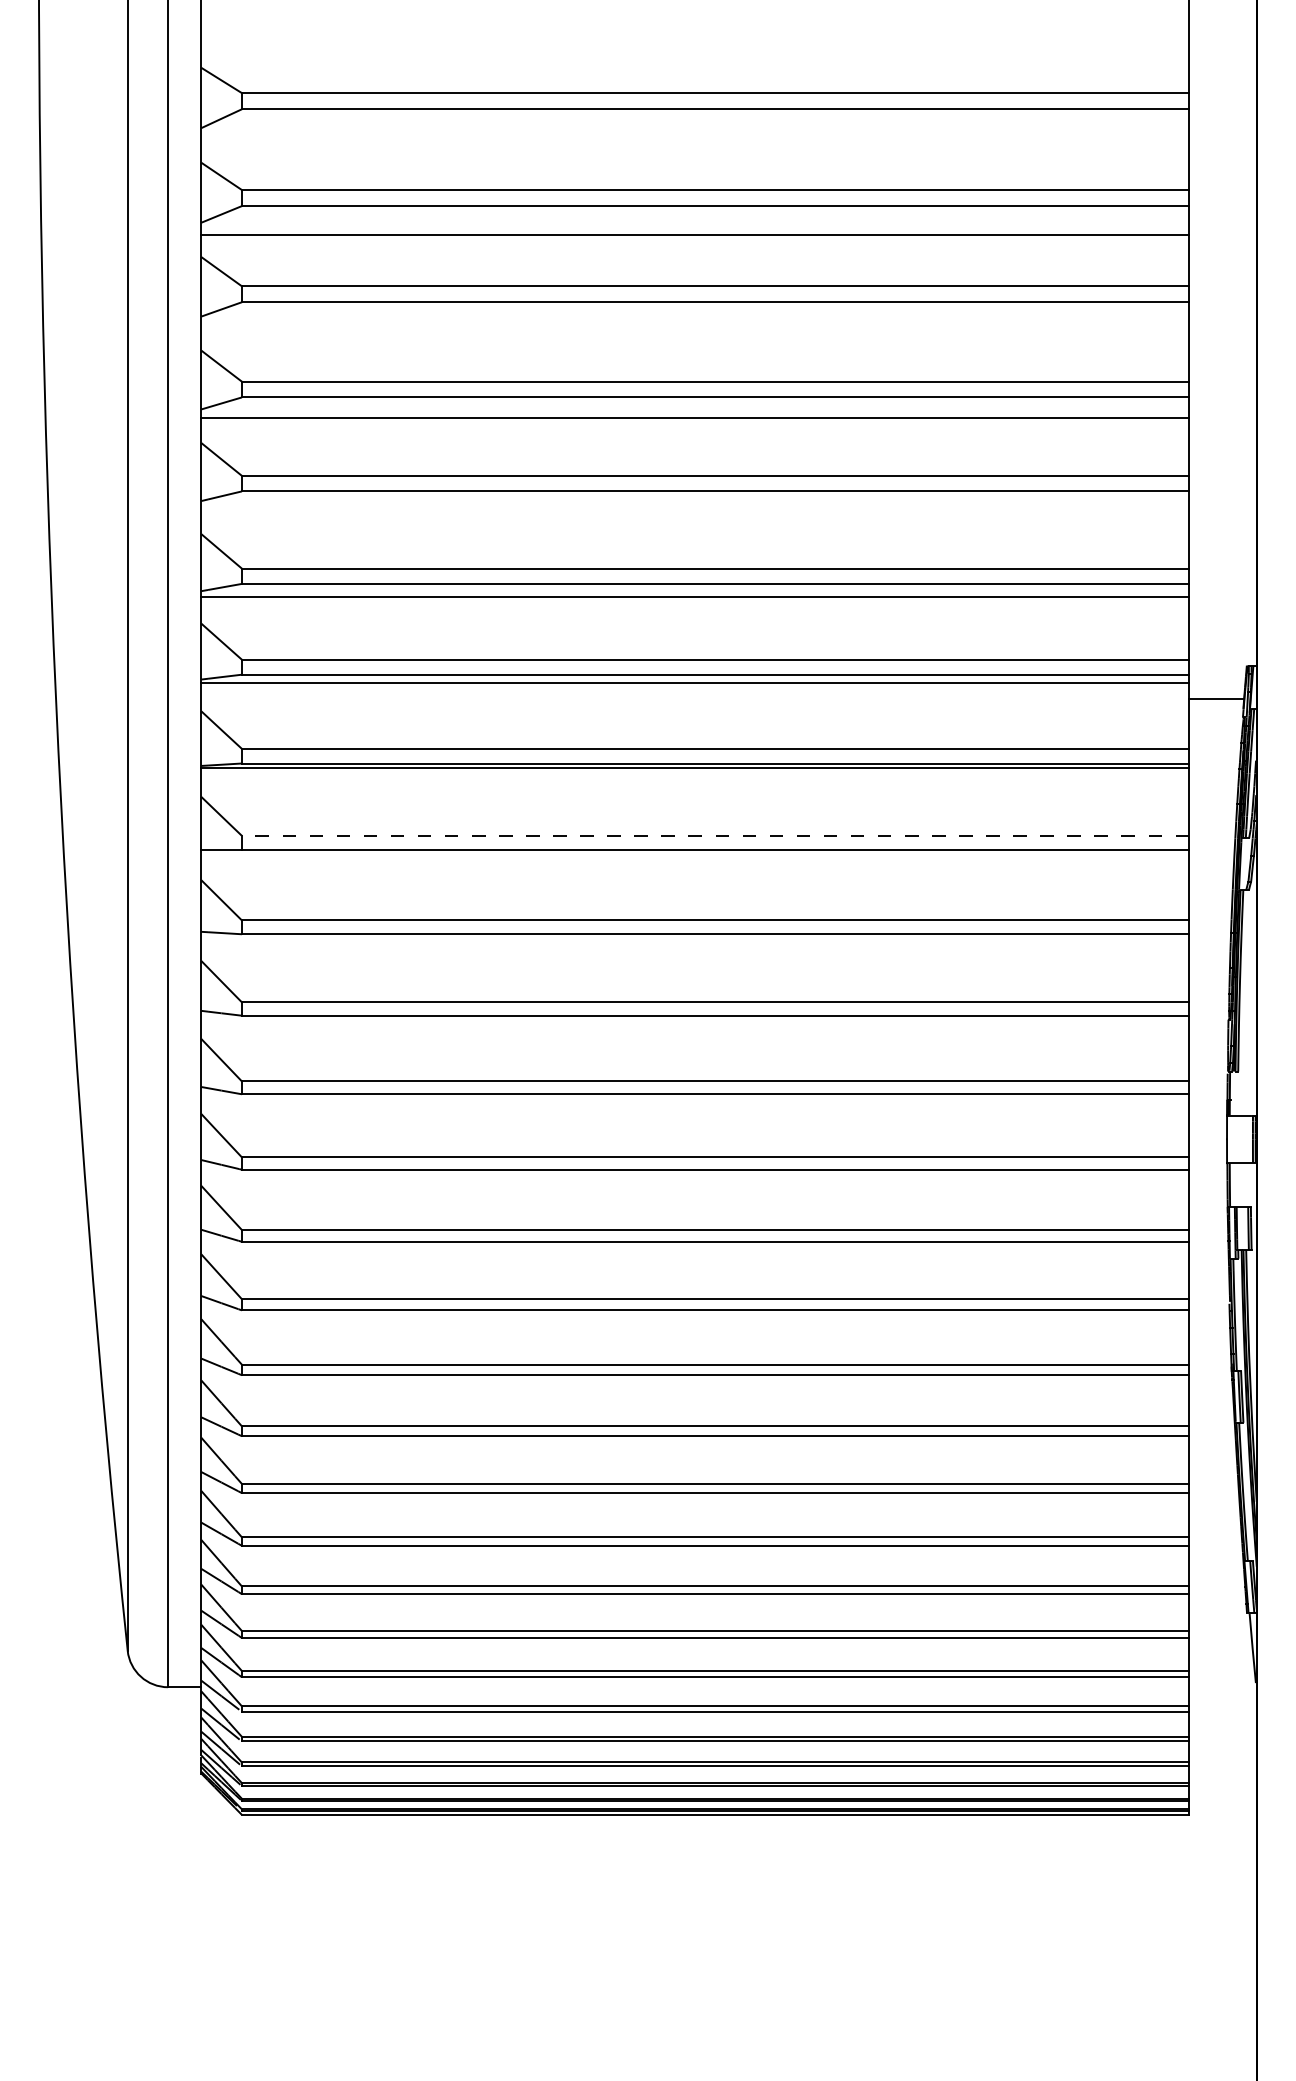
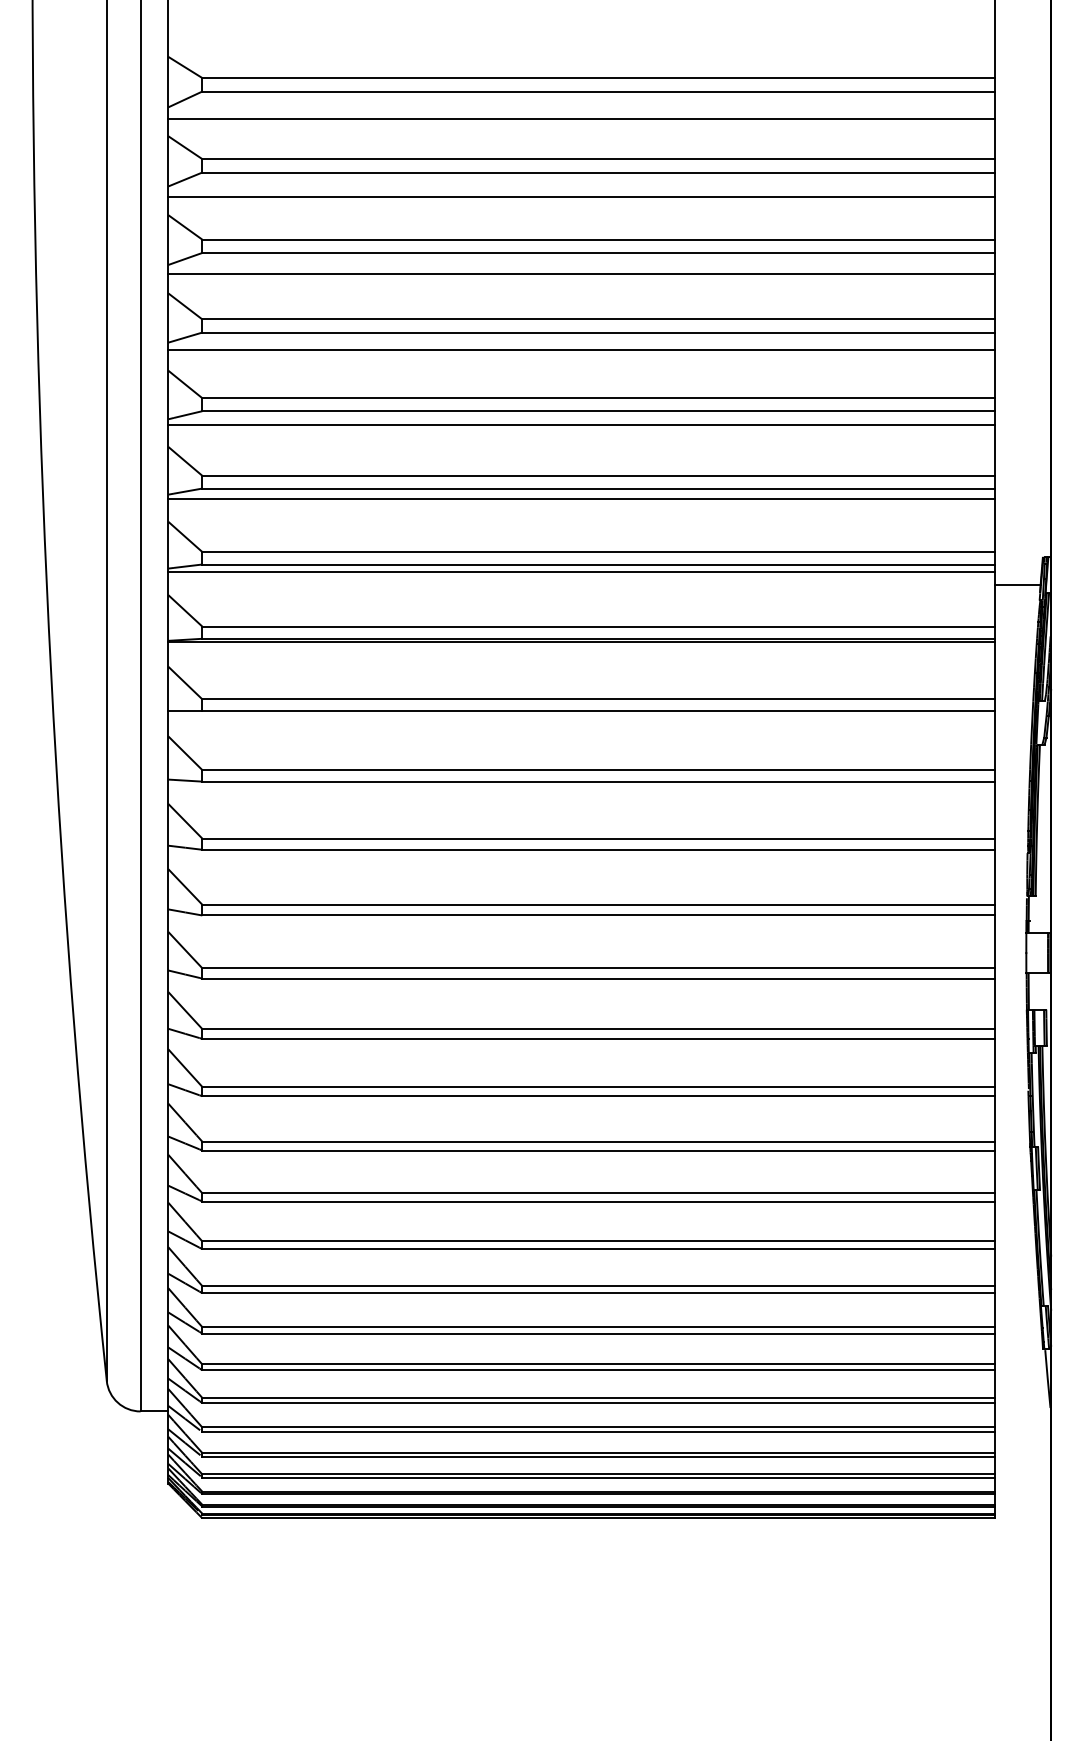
line: (695, 142) -> (581, 119), added
line: (695, 326) -> (581, 273), added
line: (695, 508) -> (581, 425), added
line: (714, 836) -> (597, 699), dashed -> solid

